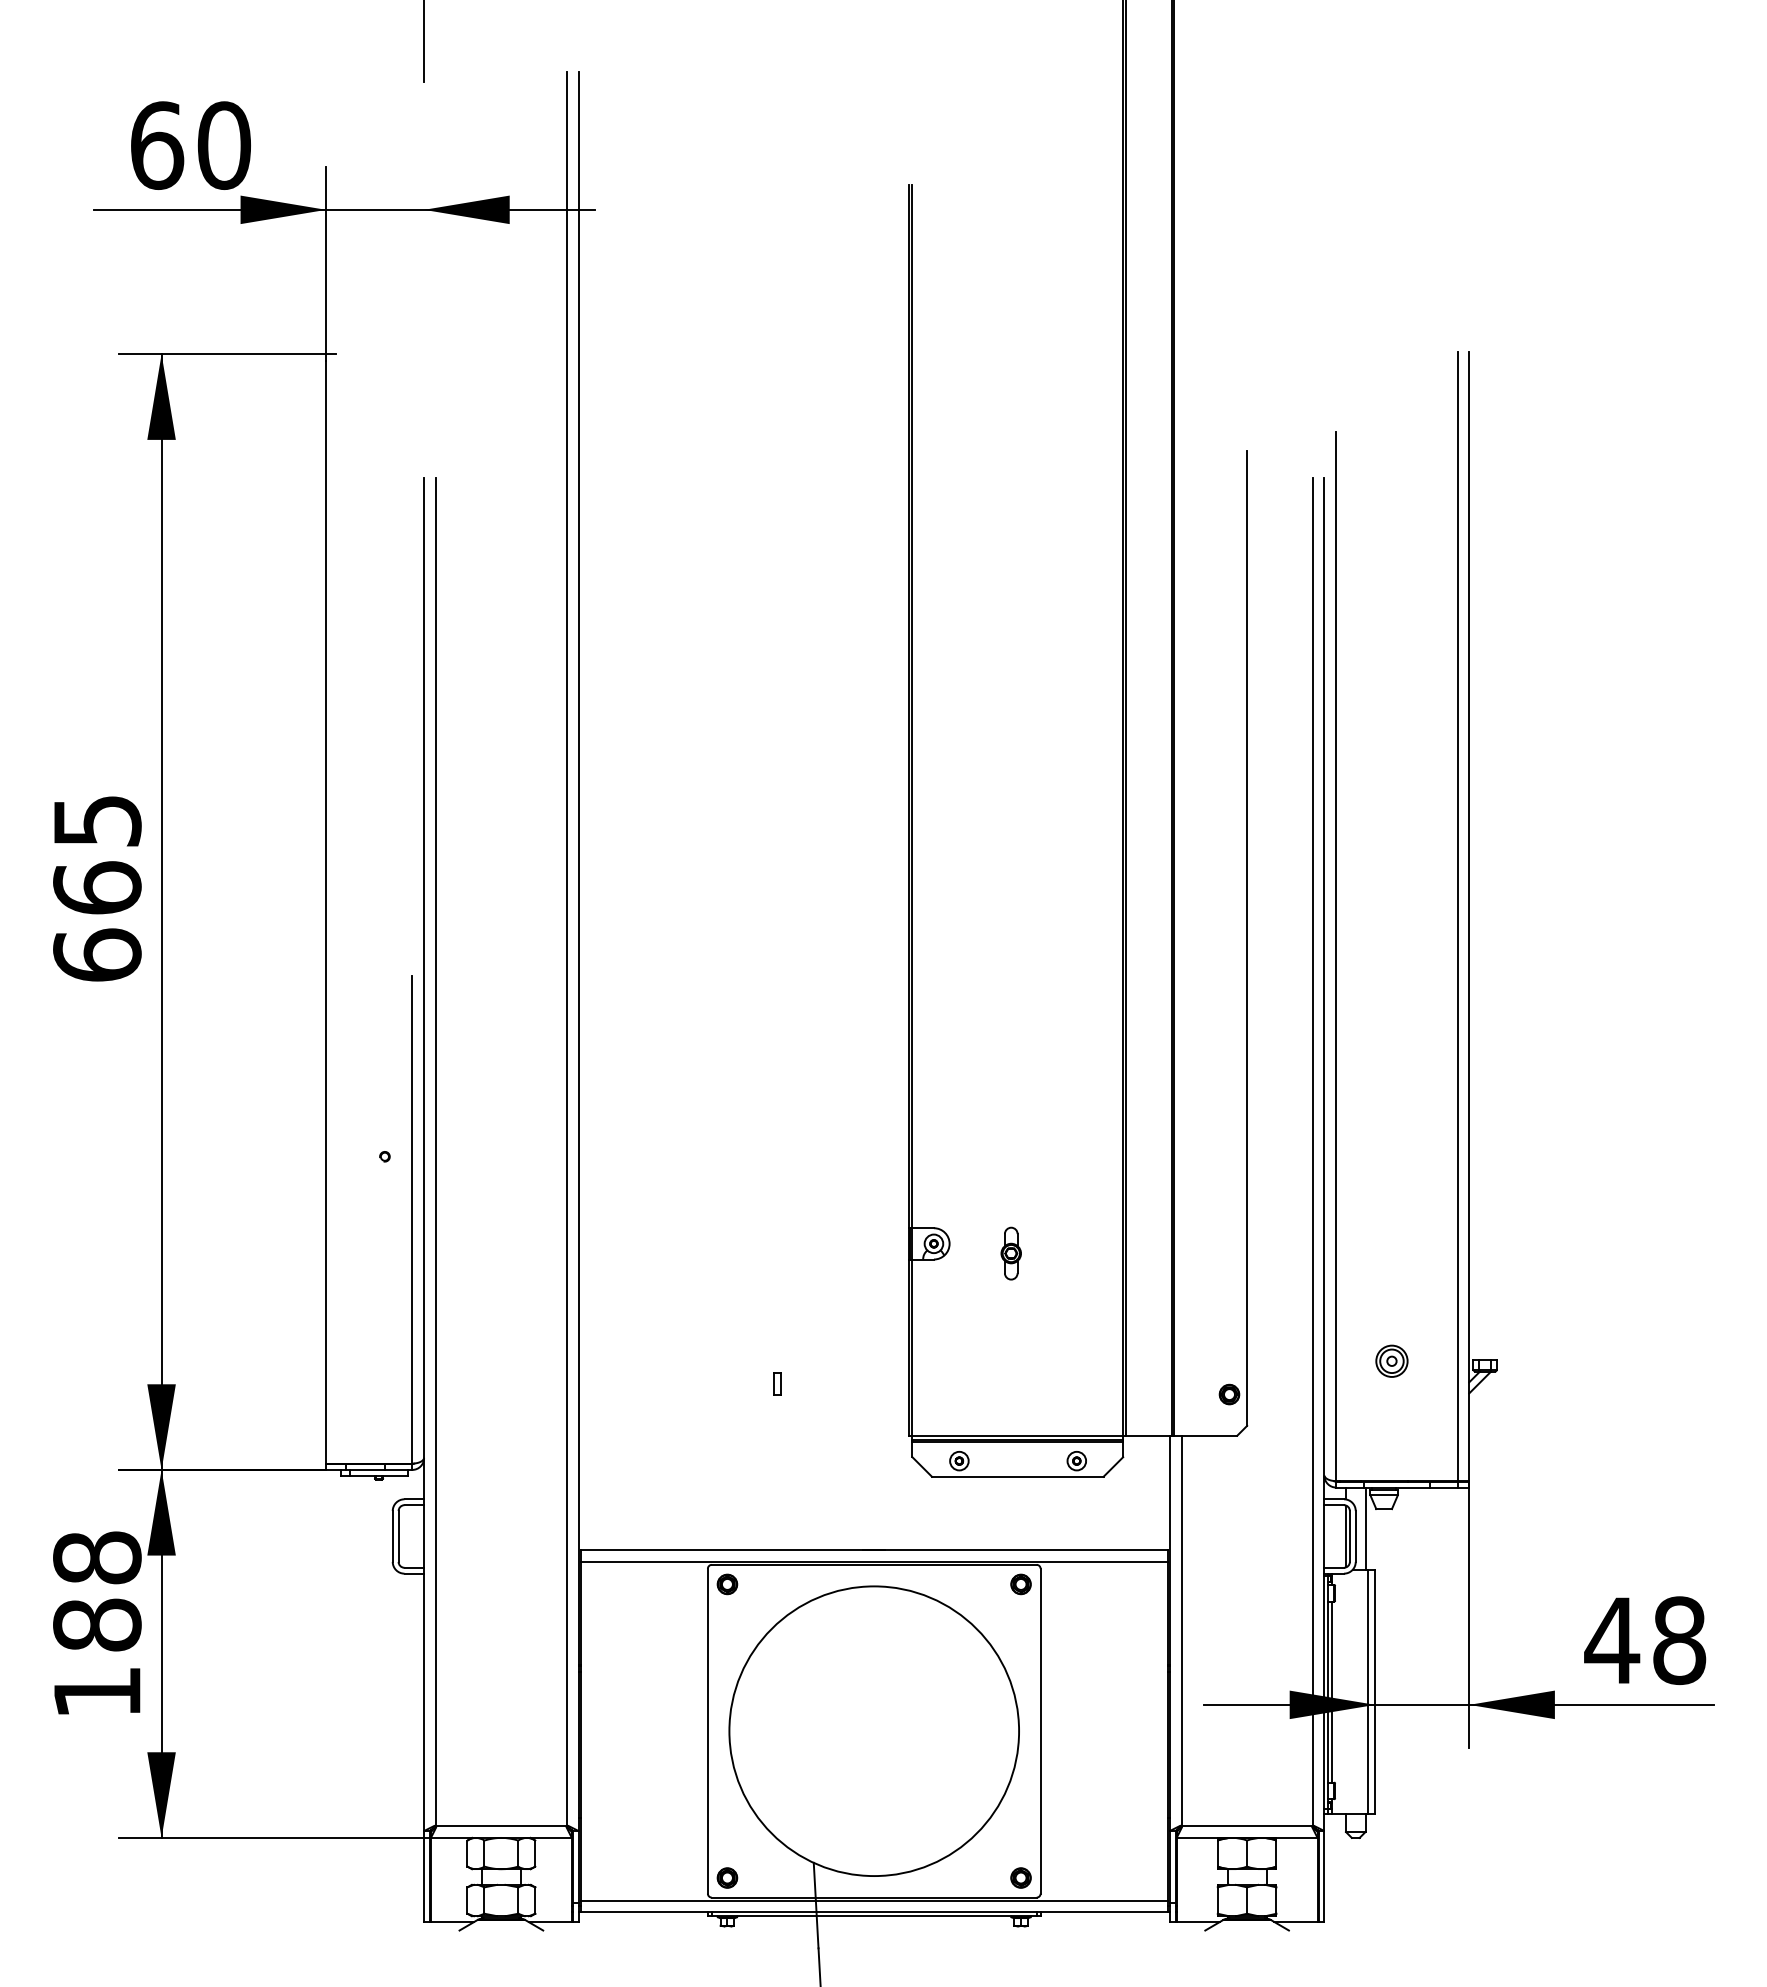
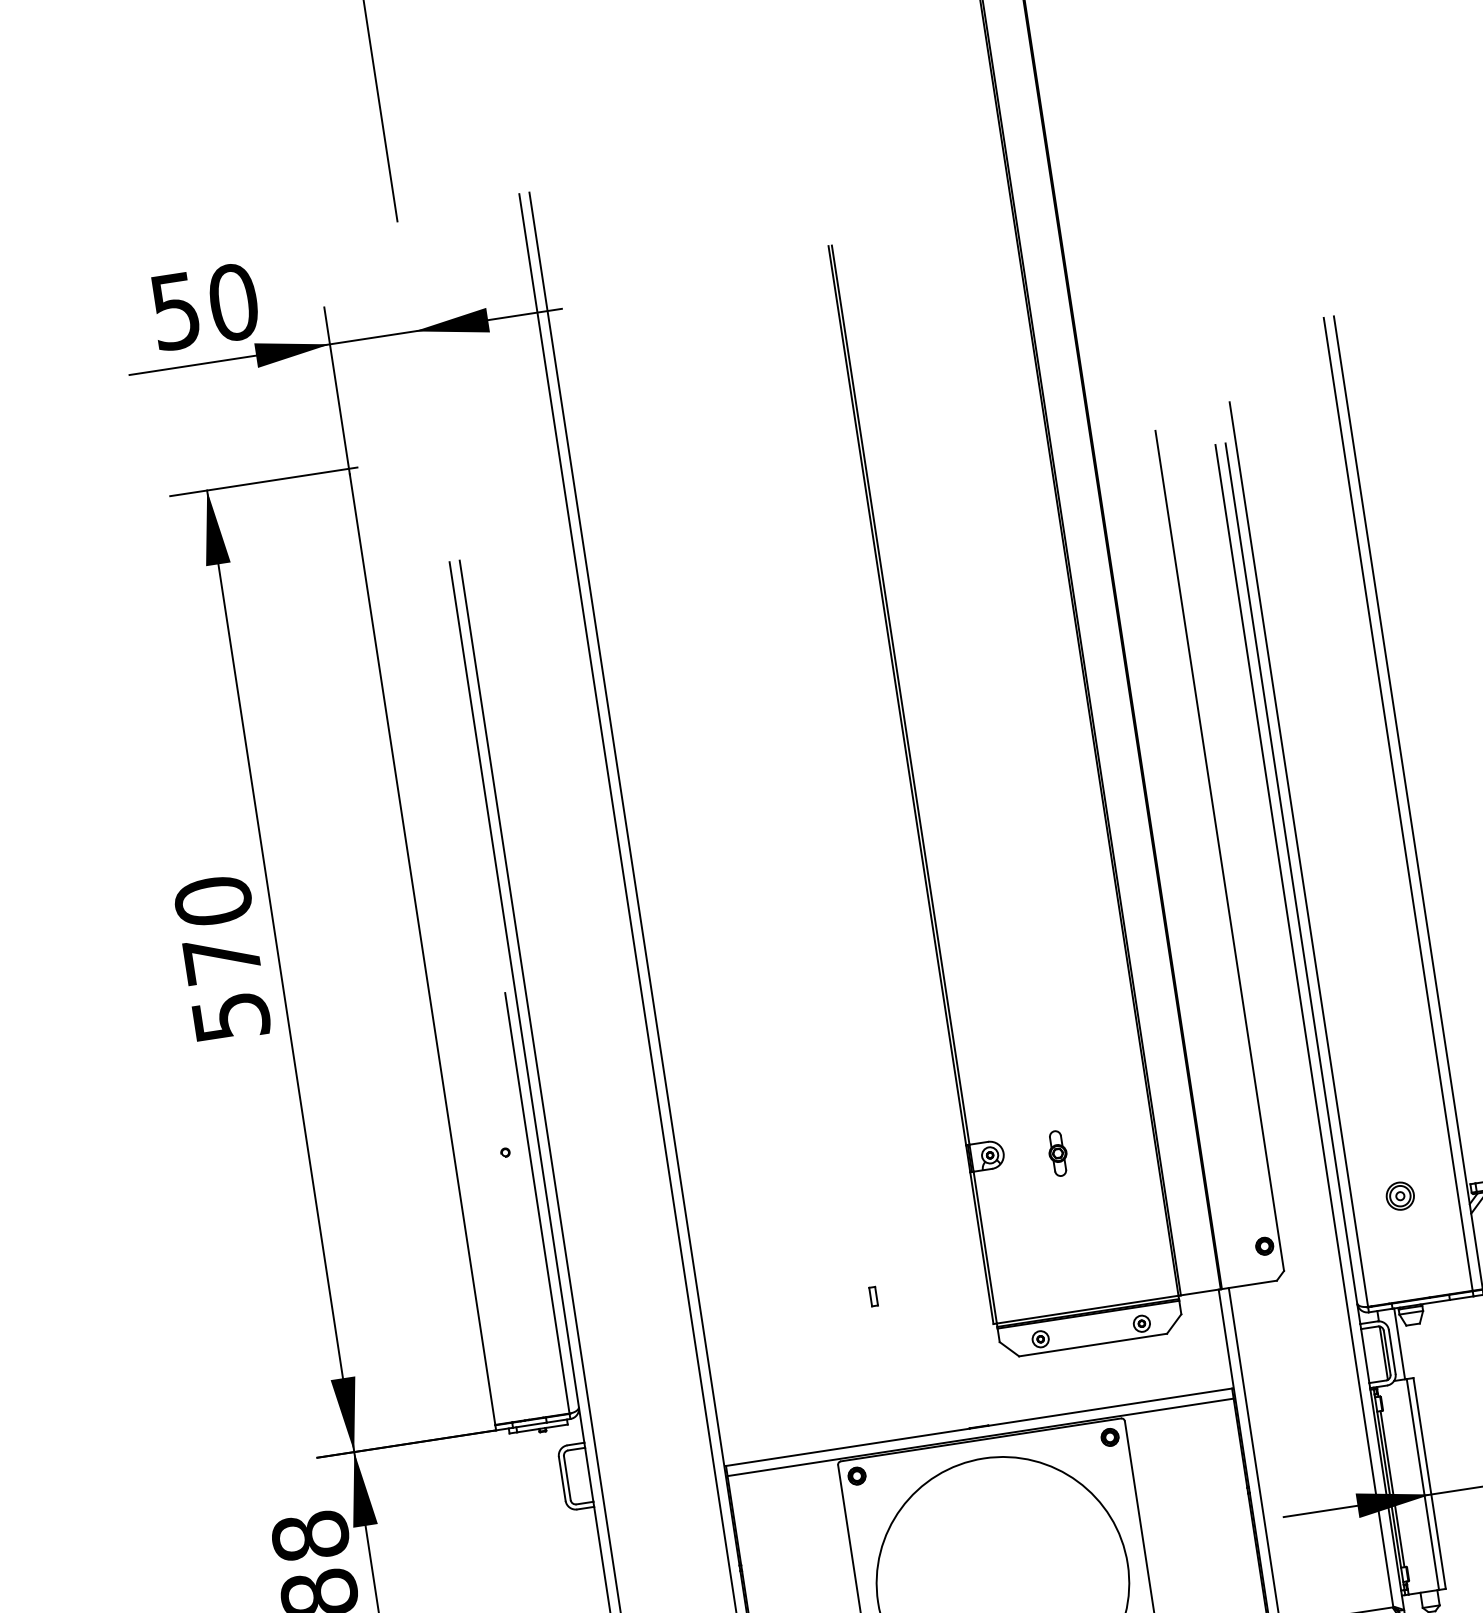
text: (157, 145) -> (176, 311), 60 -> 50
text: (97, 887) -> (222, 958), 665 -> 570

